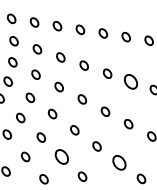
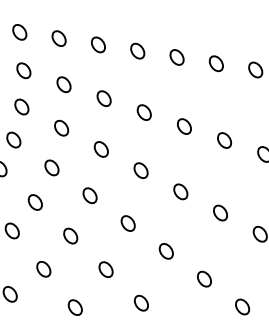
part: (130, 81) -> (223, 139), size x0.62
part: (61, 157) -> (105, 270), size x0.62
part: (118, 162) -> (203, 278), size x0.62

